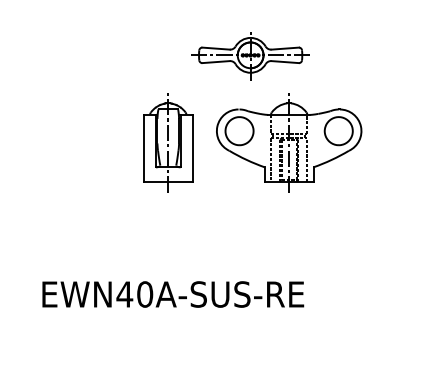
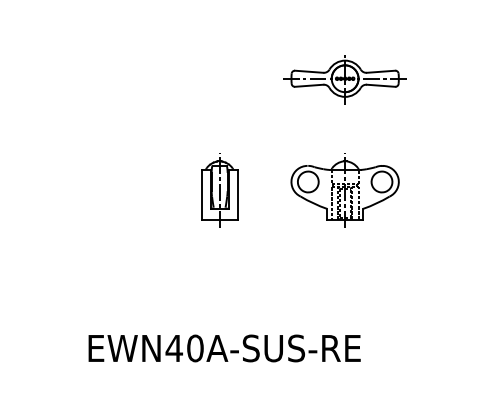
part: (250, 56) -> (344, 79), moved
part: (168, 142) -> (219, 190), size x0.71
part: (288, 142) -> (344, 190), size x0.71

